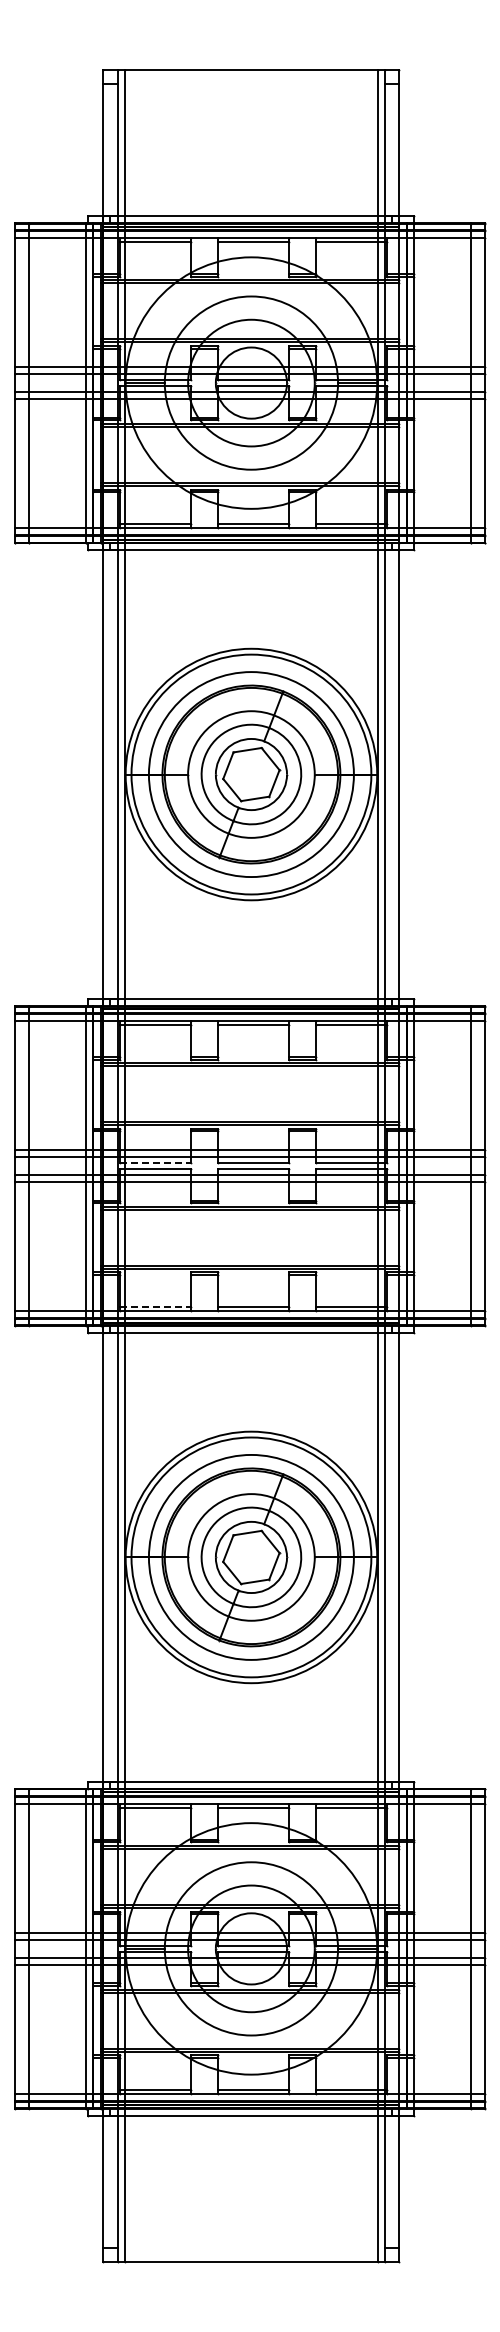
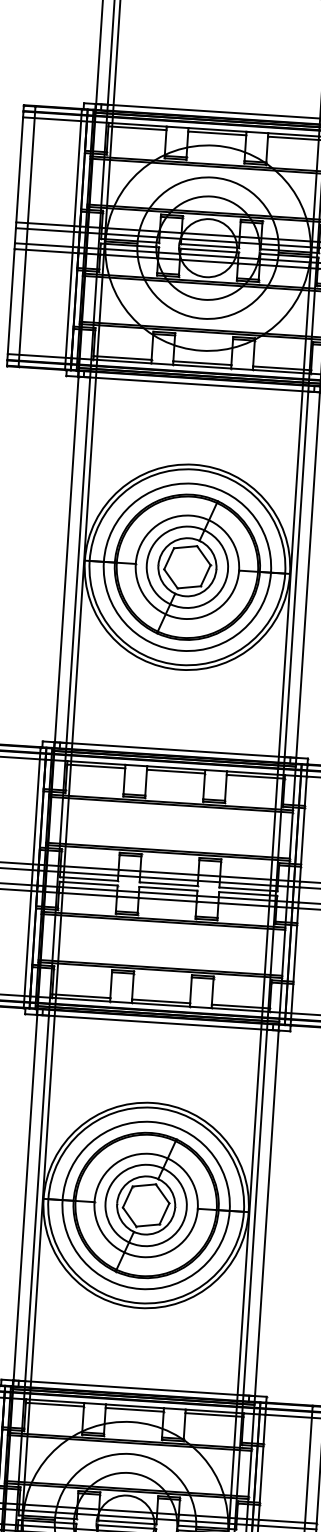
line: (155, 1163) -> (88, 879), dashed -> solid
line: (155, 1306) -> (81, 995), dashed -> solid

